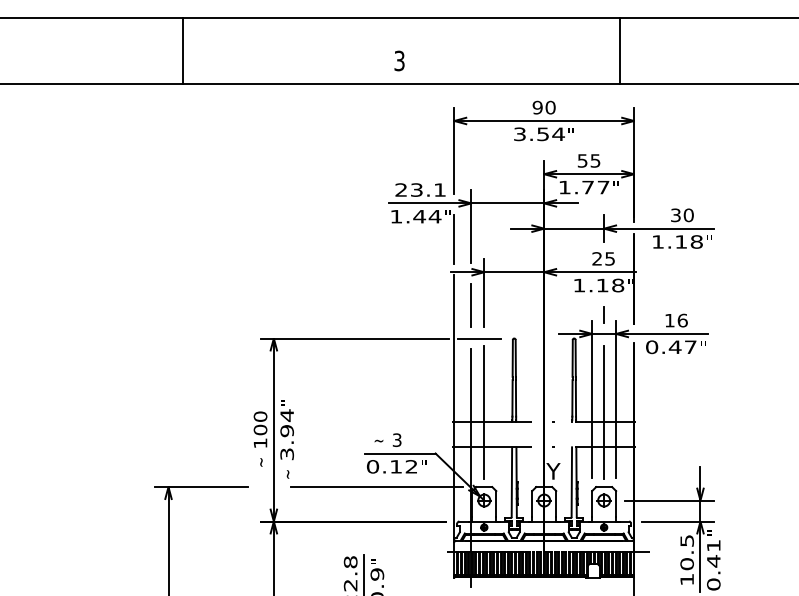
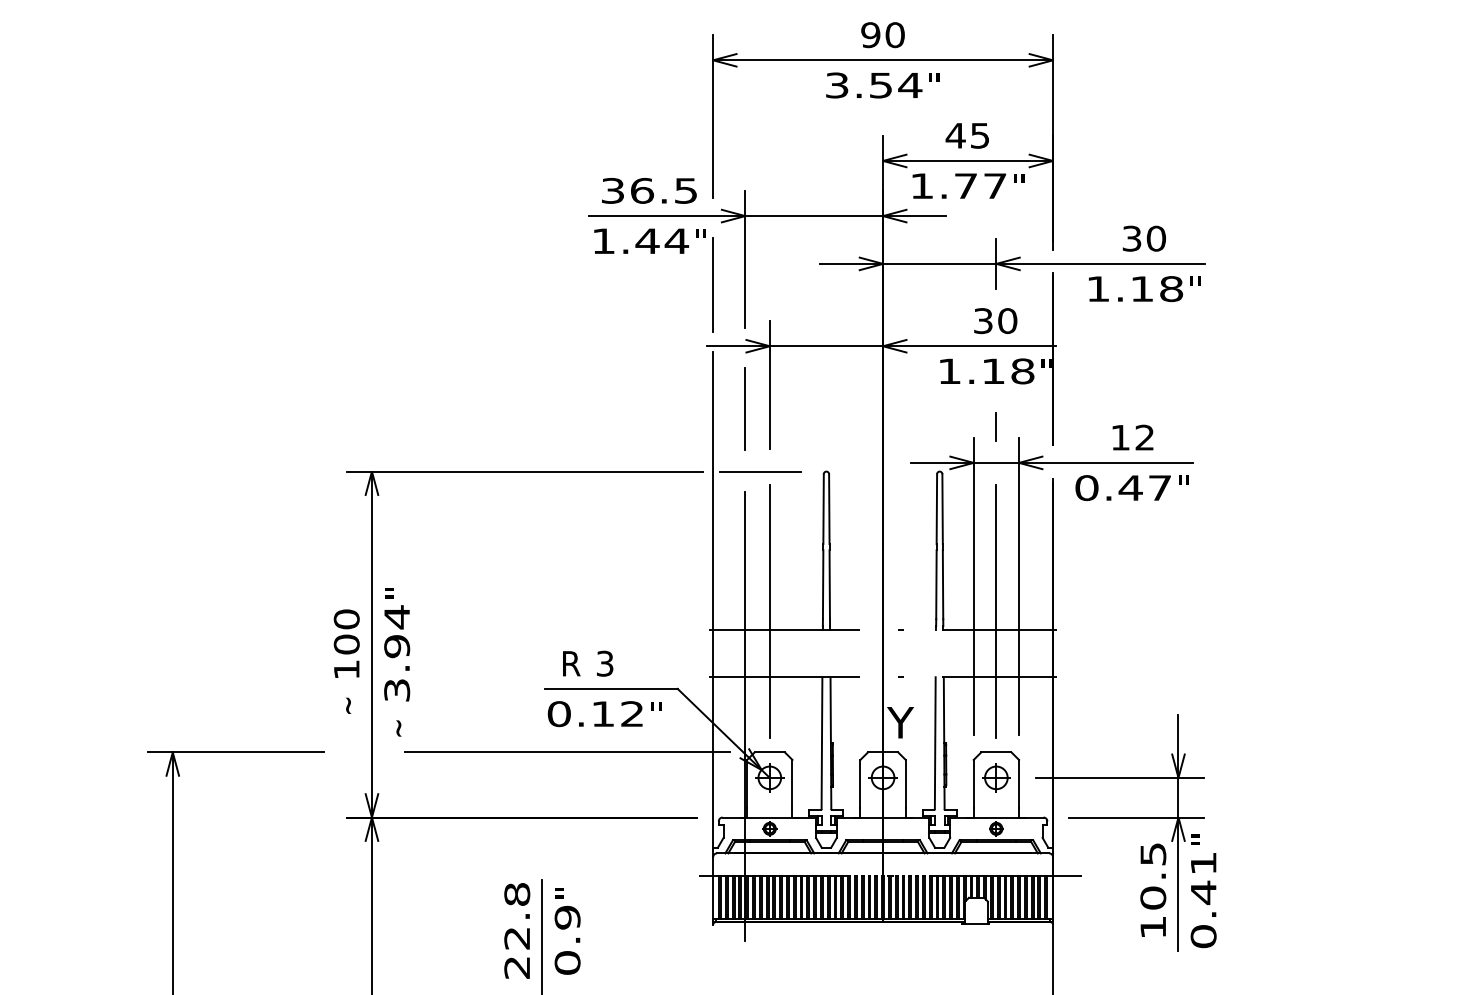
text: (582, 160) -> (955, 134), 55 -> 45
text: (420, 189) -> (649, 189), 23.1 -> 36.5
text: (603, 258) -> (995, 320), 25 -> 30
text: (682, 320) -> (1144, 437), 16 -> 12
text: (379, 439) -> (571, 662), ~ -> R

